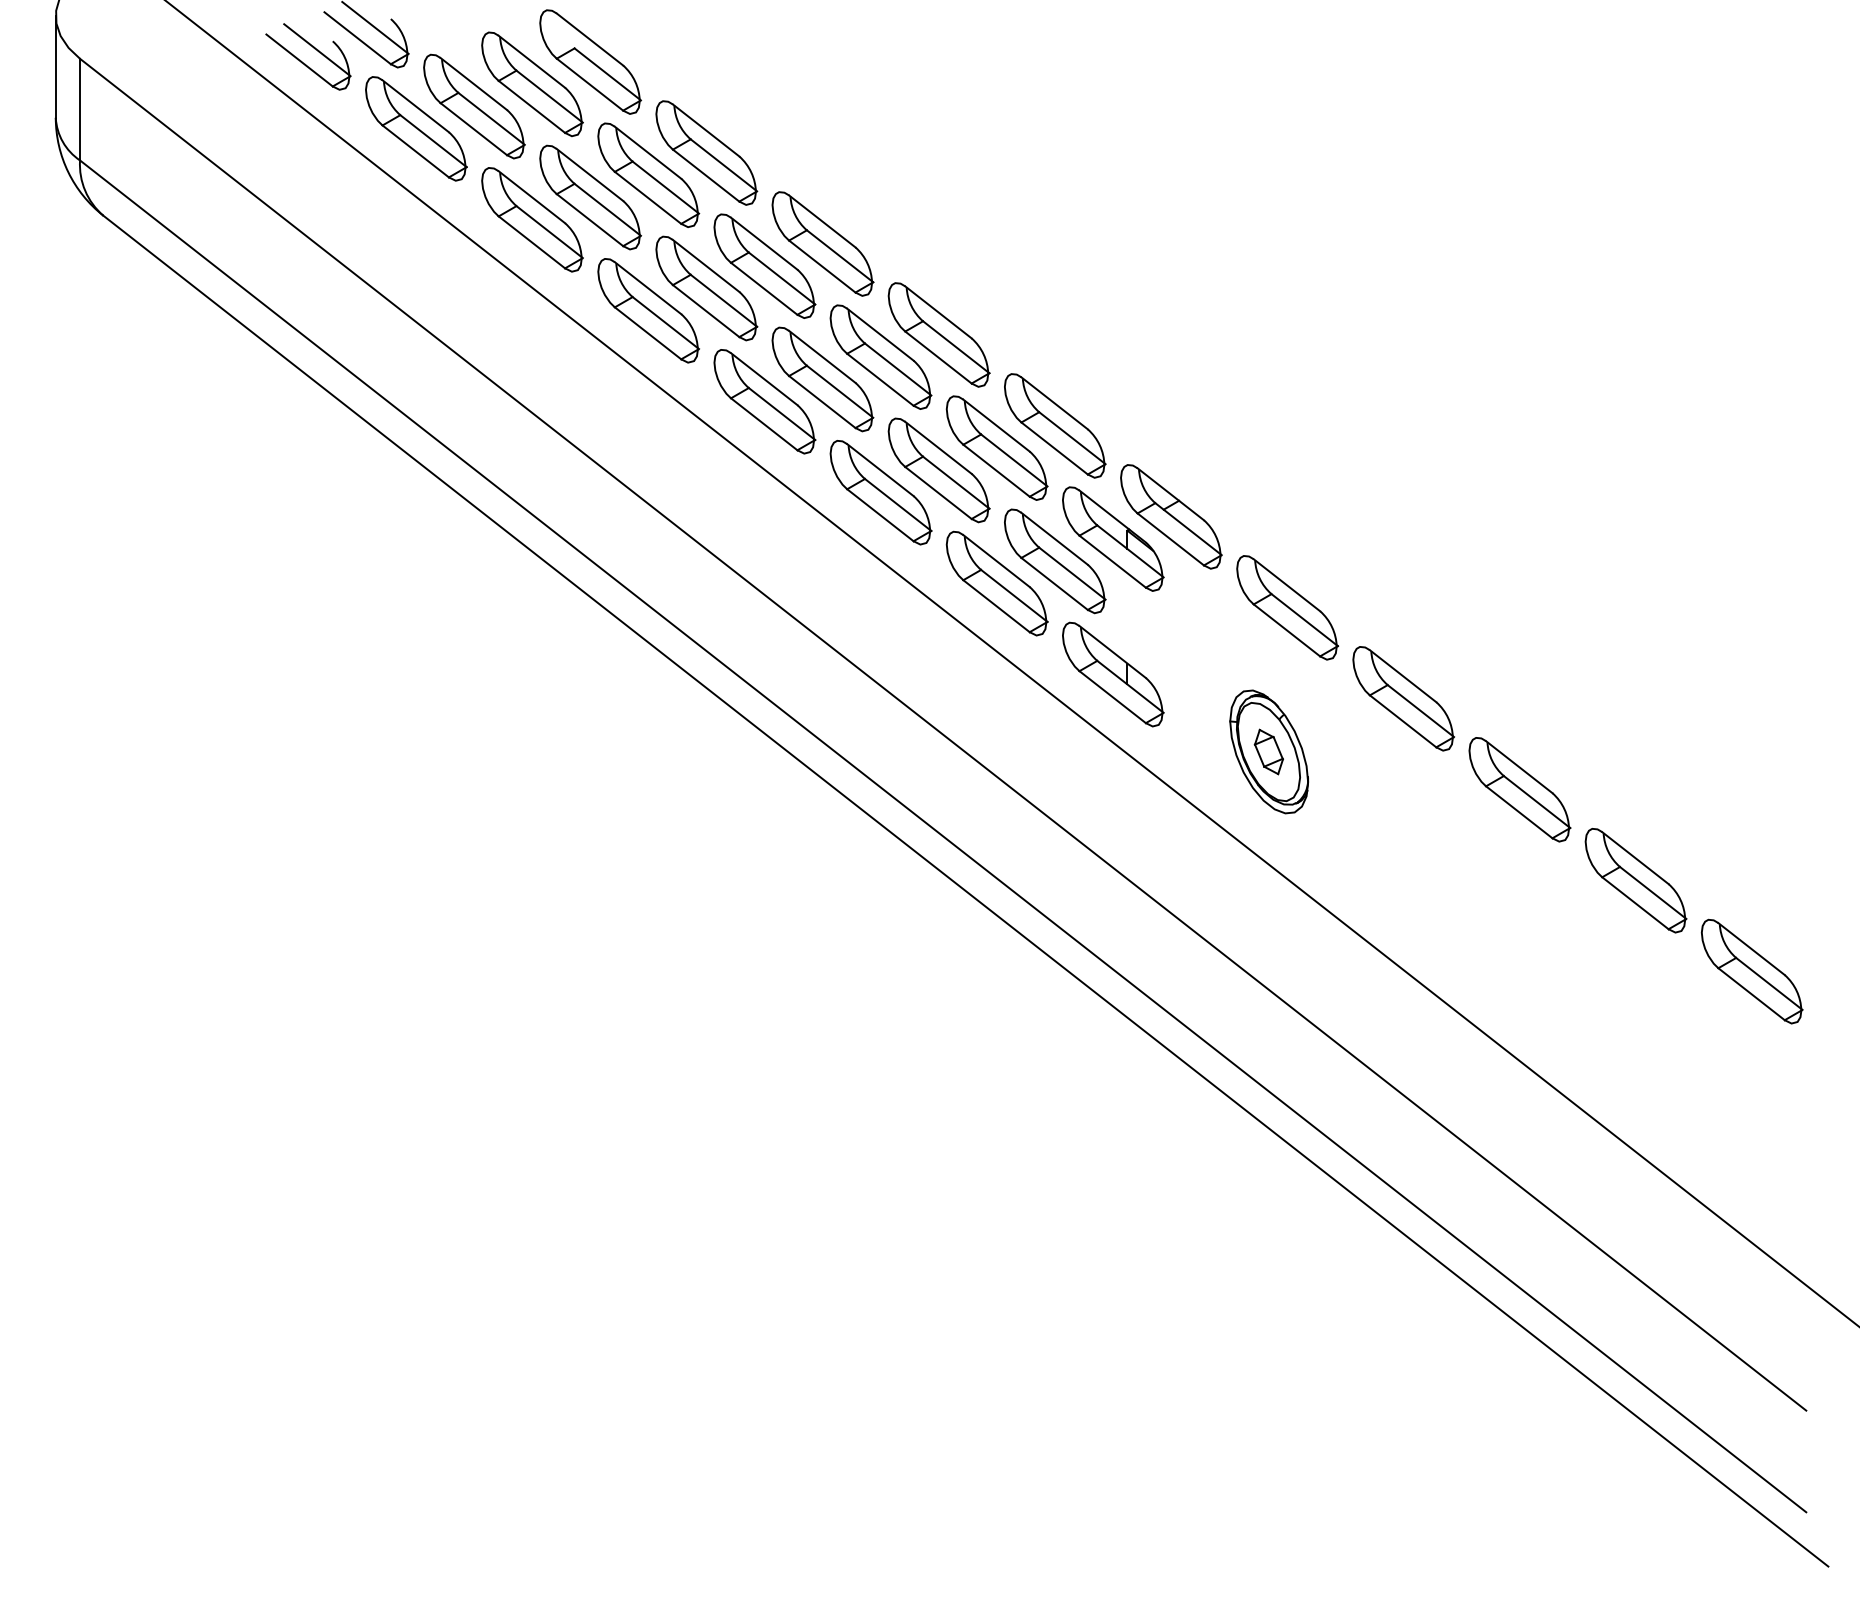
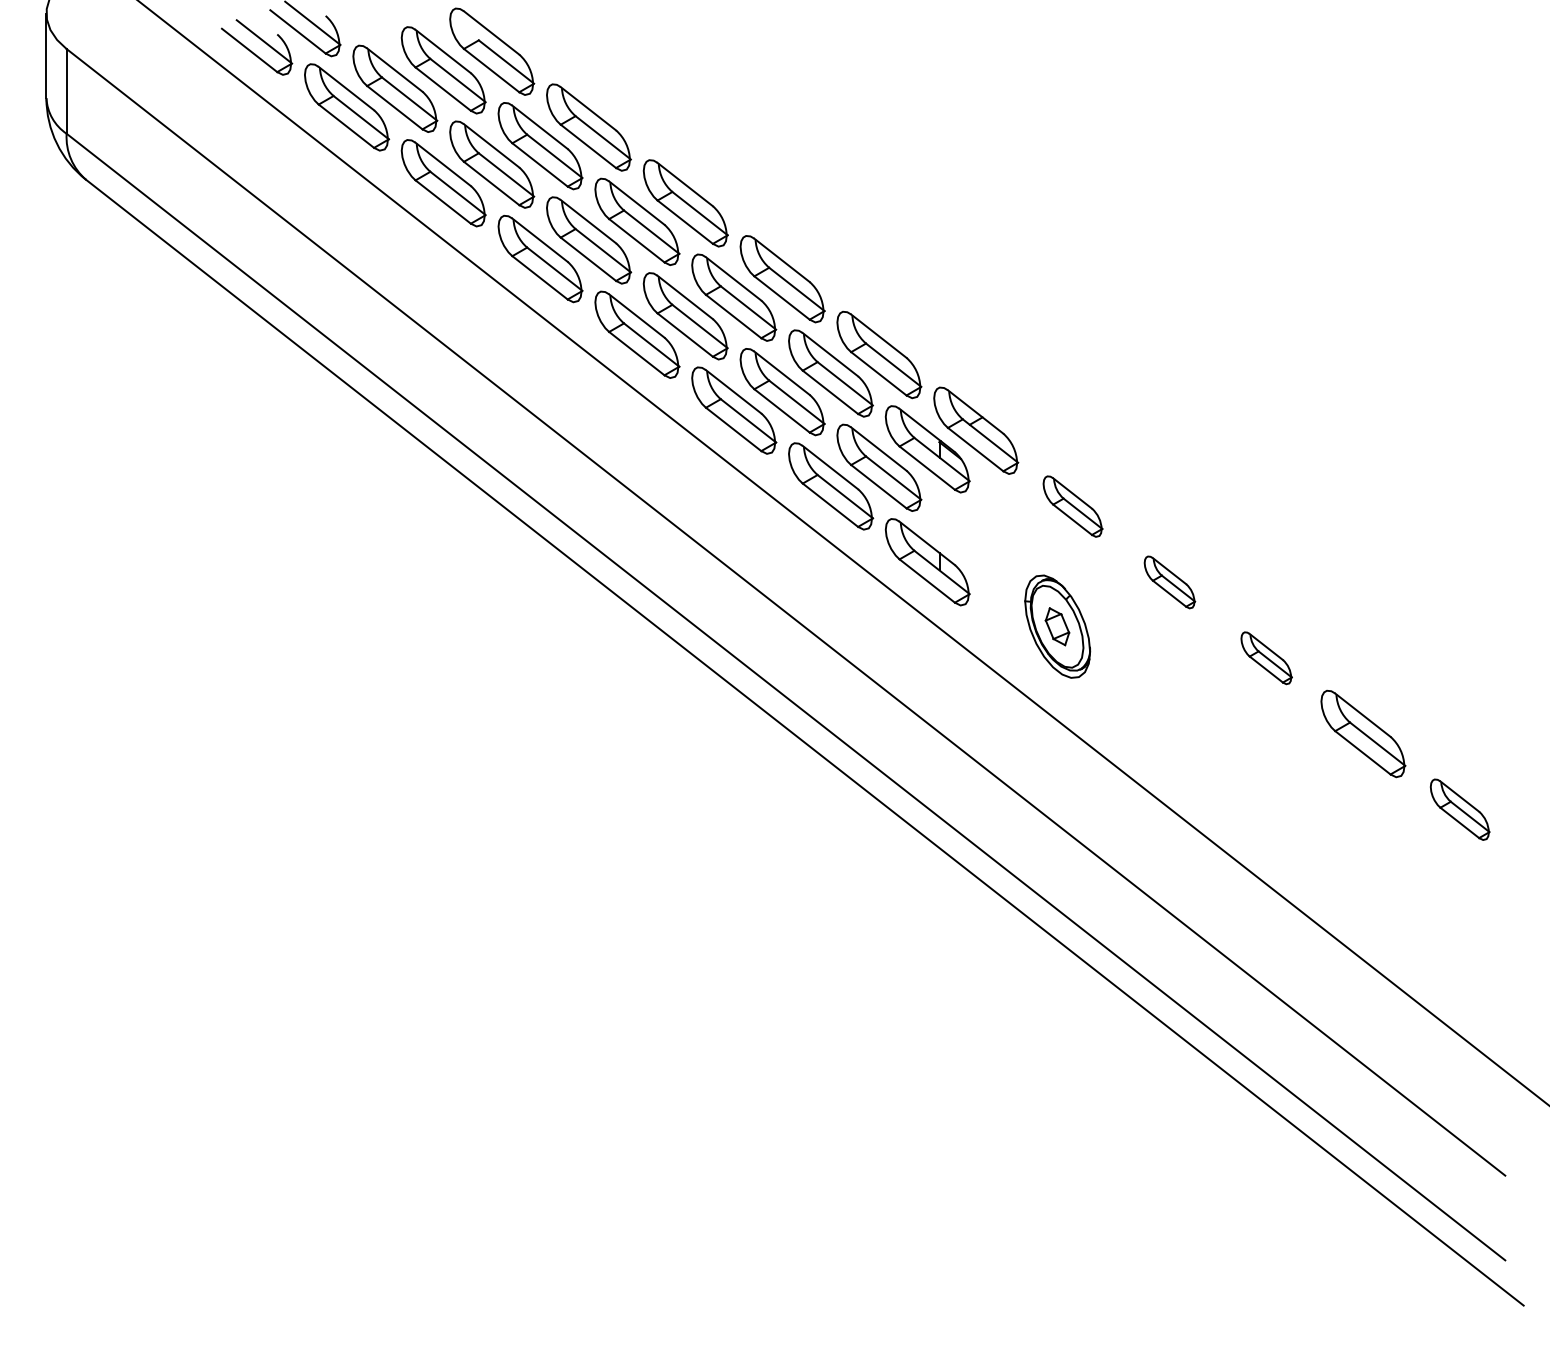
part: (1287, 607) -> (1072, 506), size x0.7
part: (1403, 698) -> (1169, 582), size x0.6
part: (1519, 789) -> (1266, 657), size x0.6
part: (1751, 971) -> (1459, 809), size x0.7

